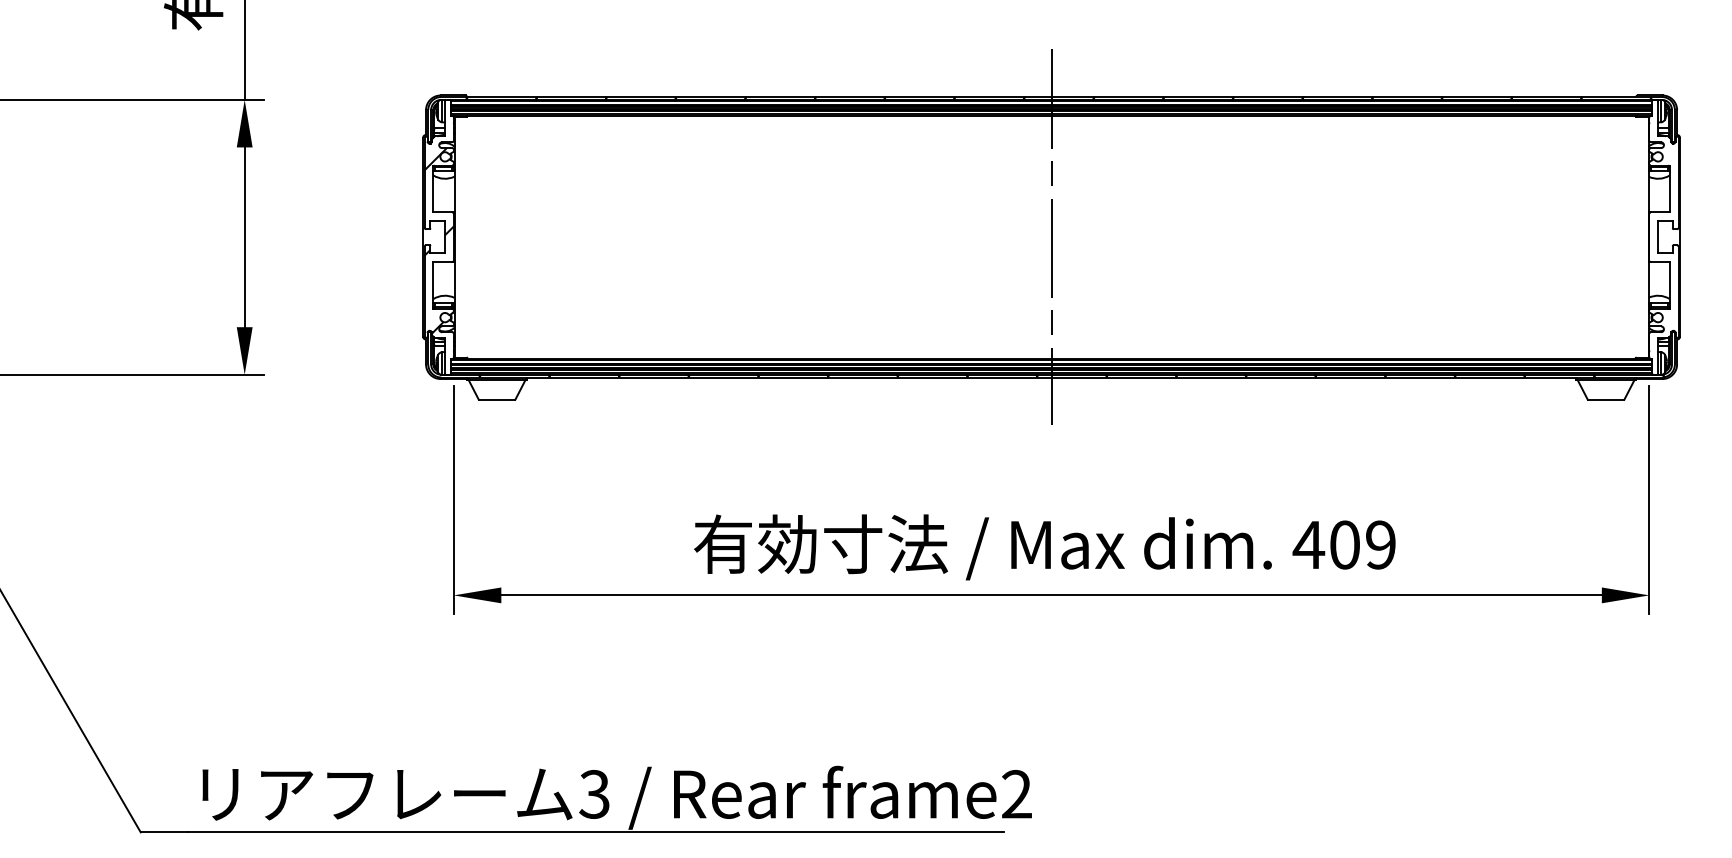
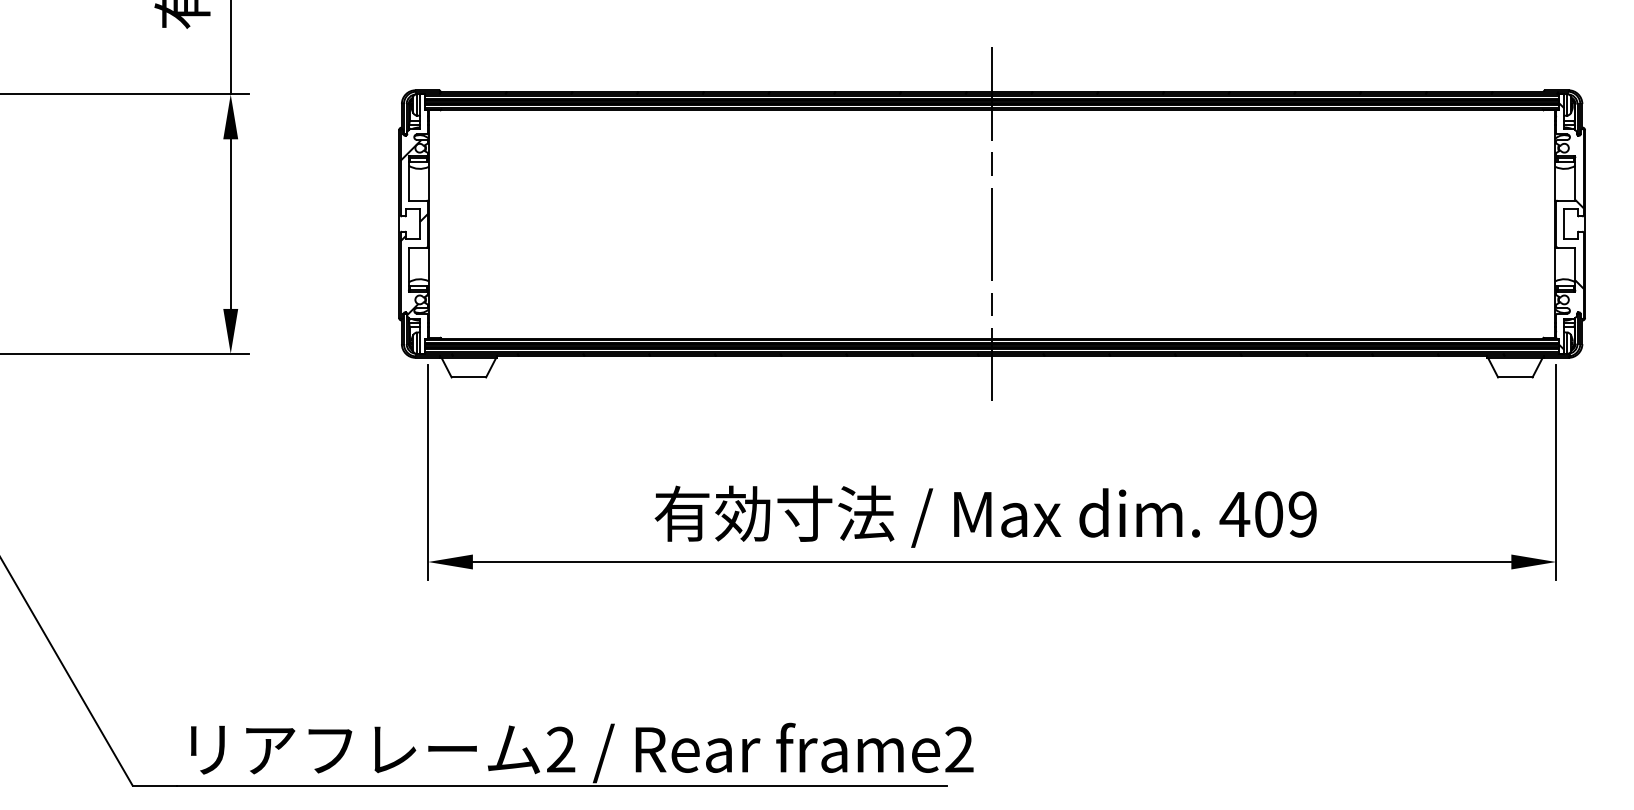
hatch: (1665, 239) -> (1571, 226), added
text: (594, 794) -> (560, 749), 3 -> 2

